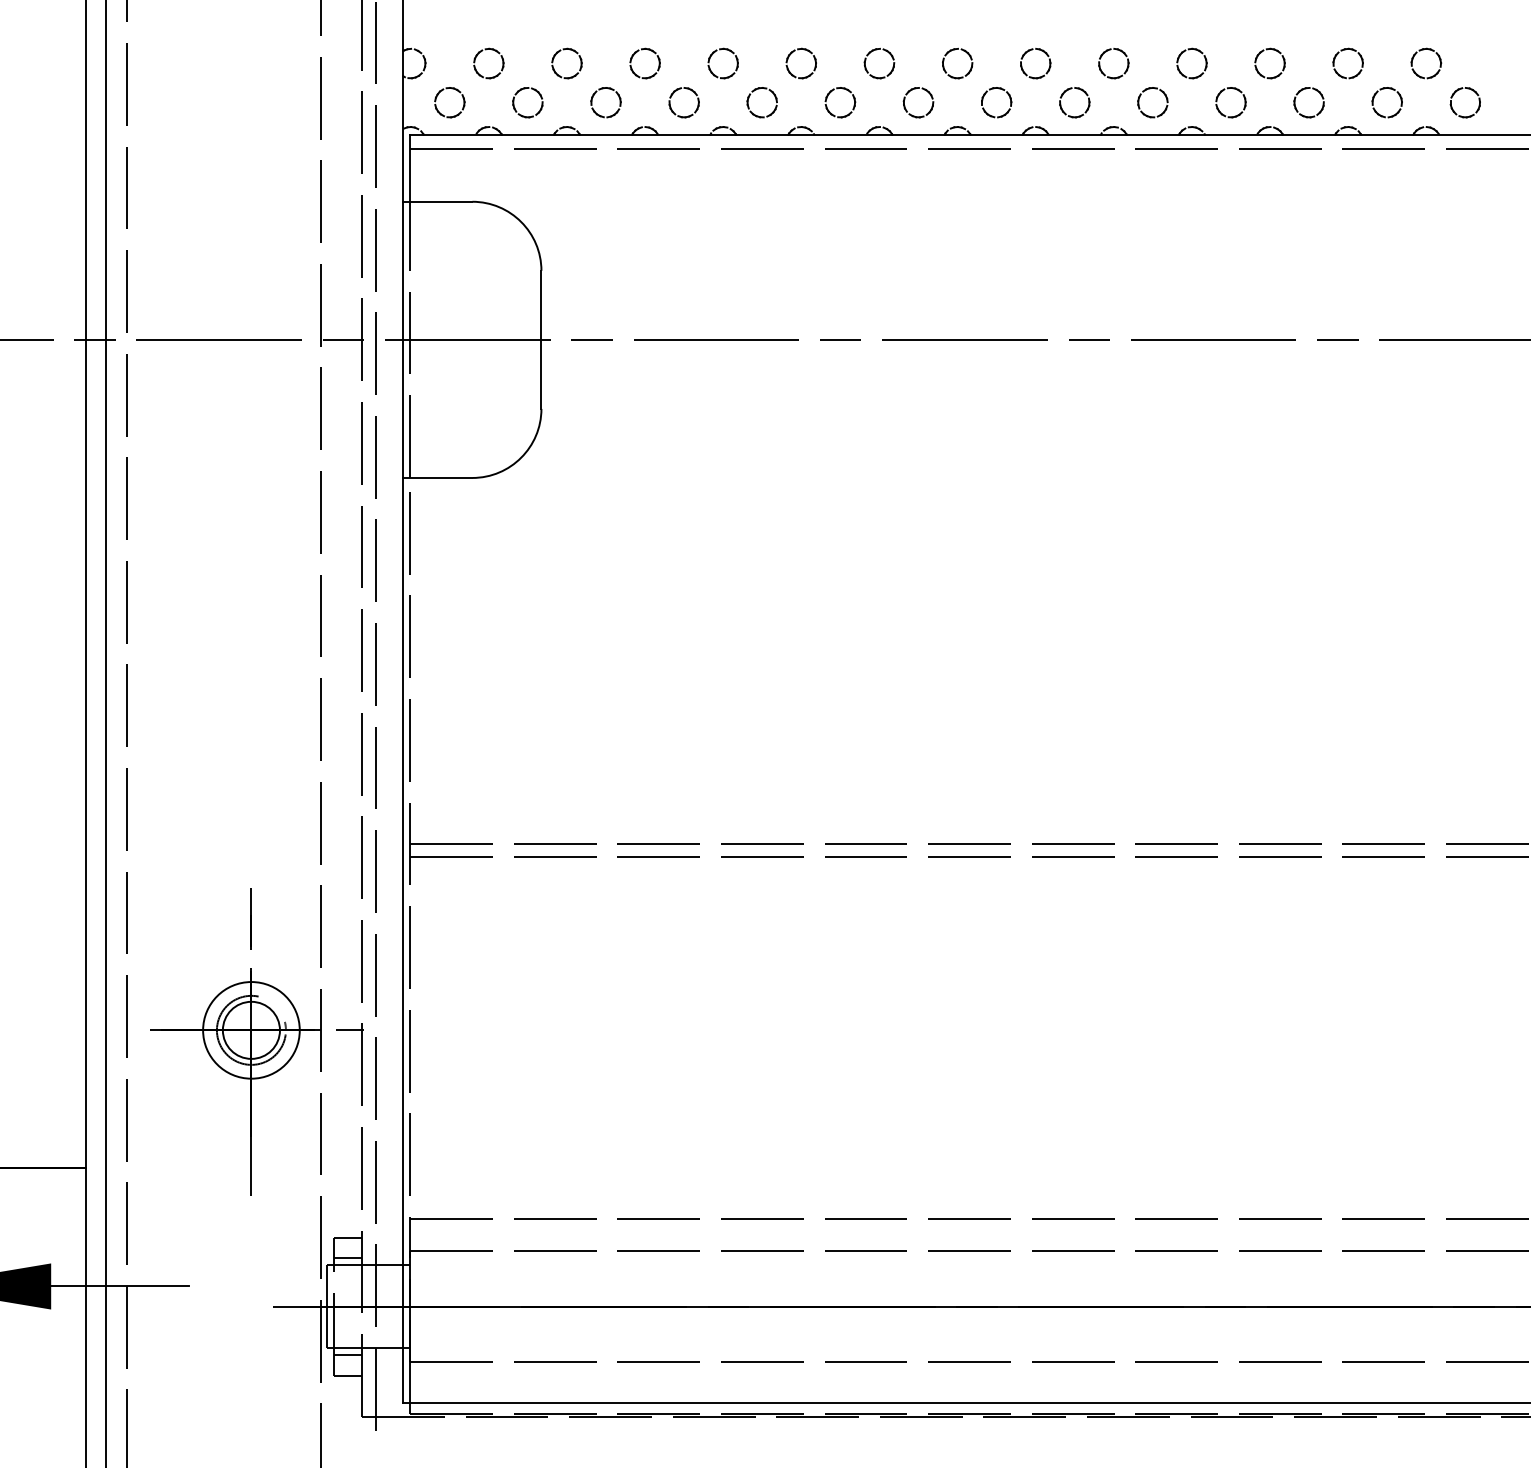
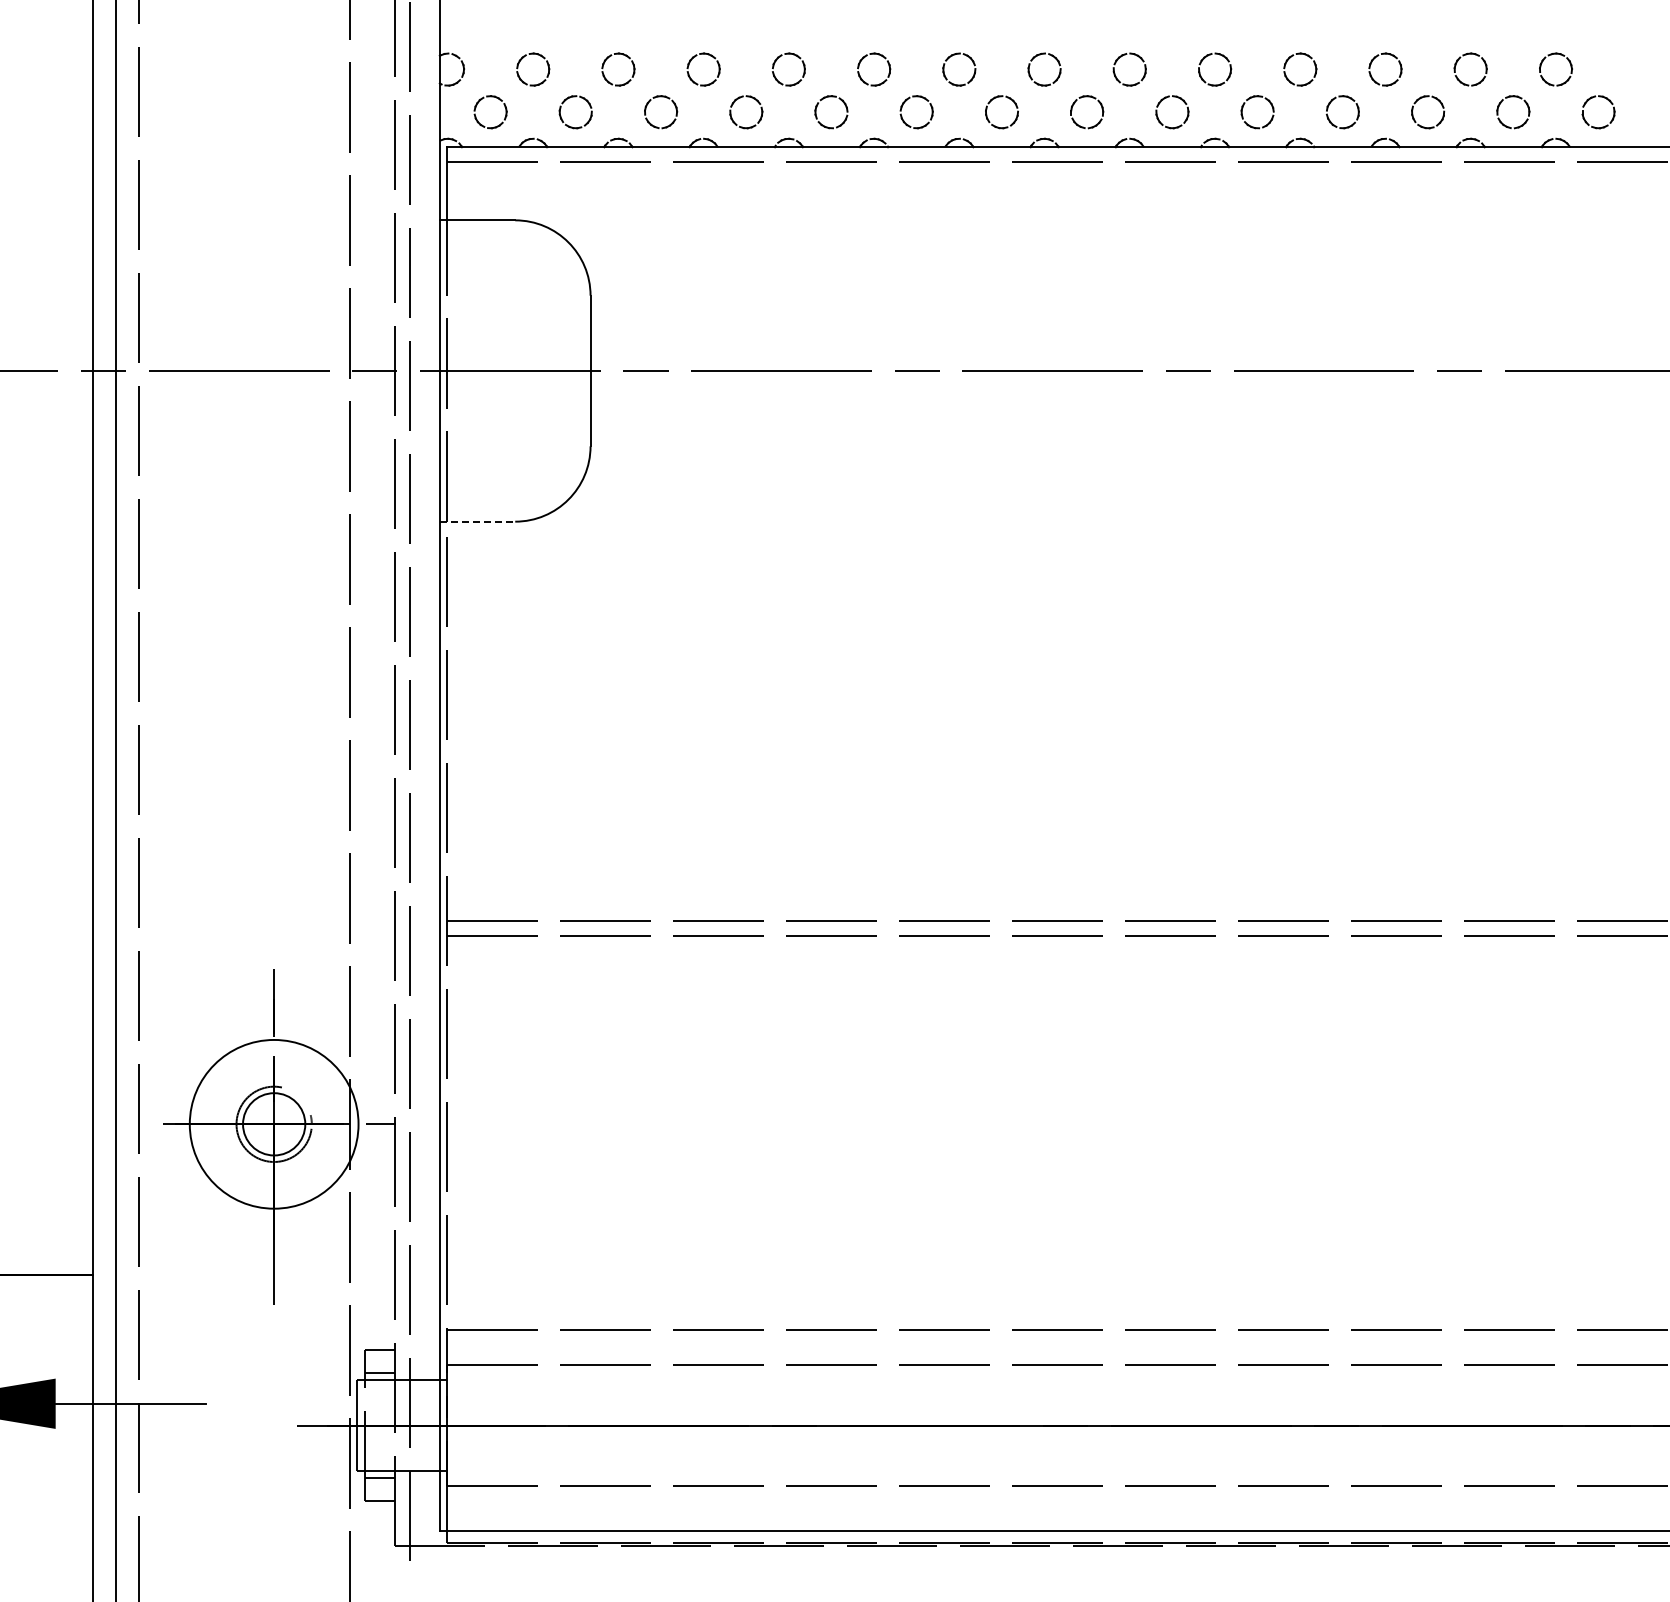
line: (437, 477) -> (477, 521), solid -> dashed
circle: (250, 1030) -> (273, 1124), size x1.6

